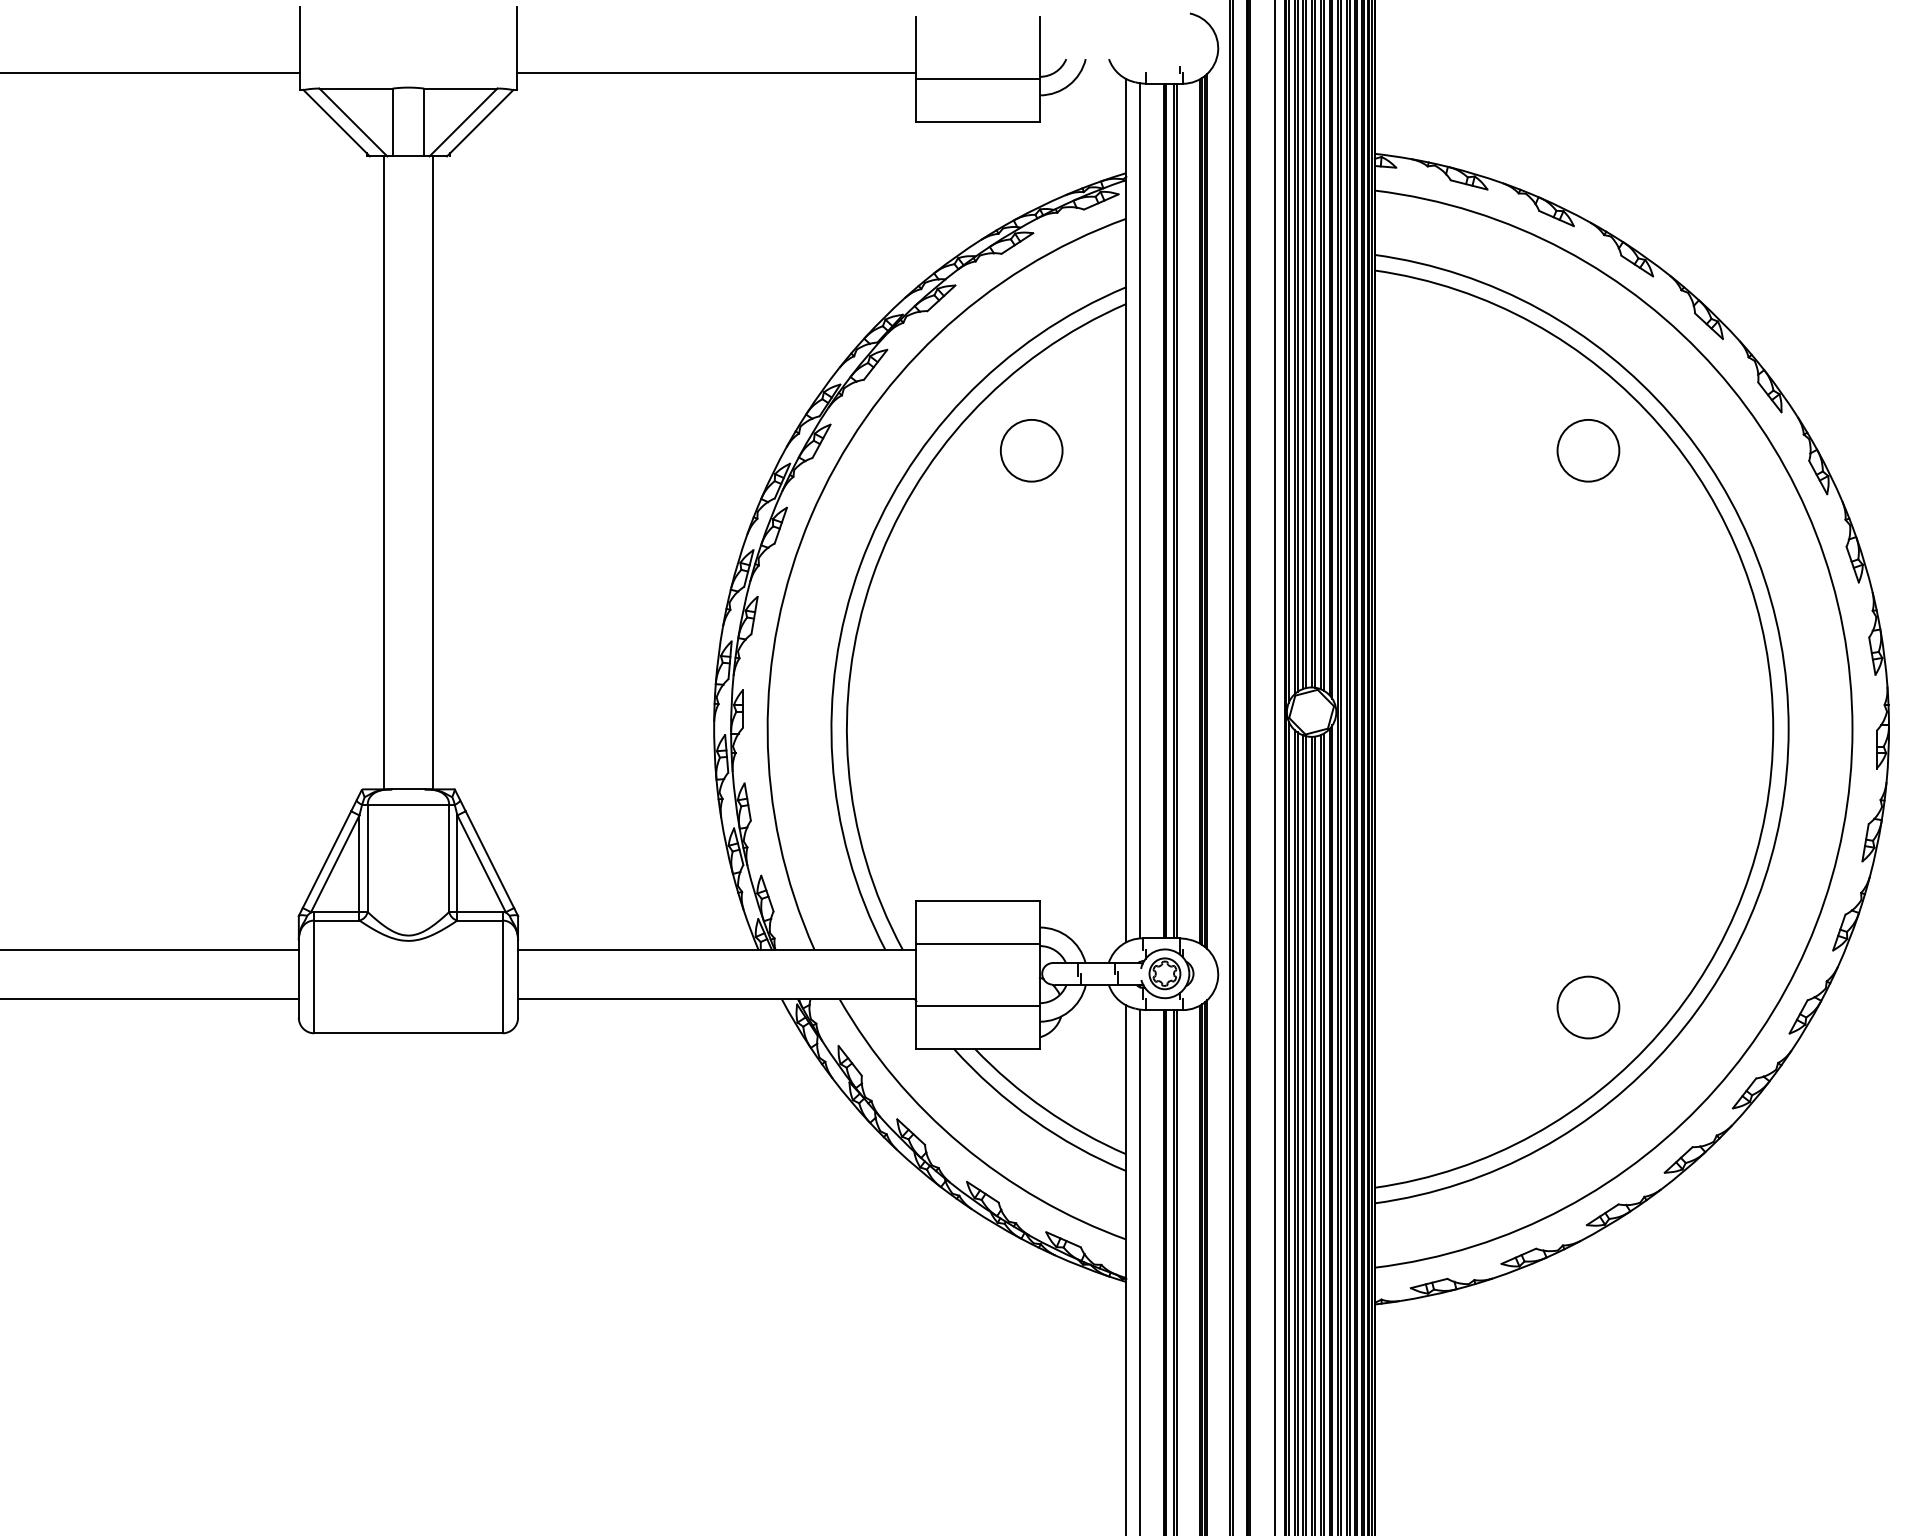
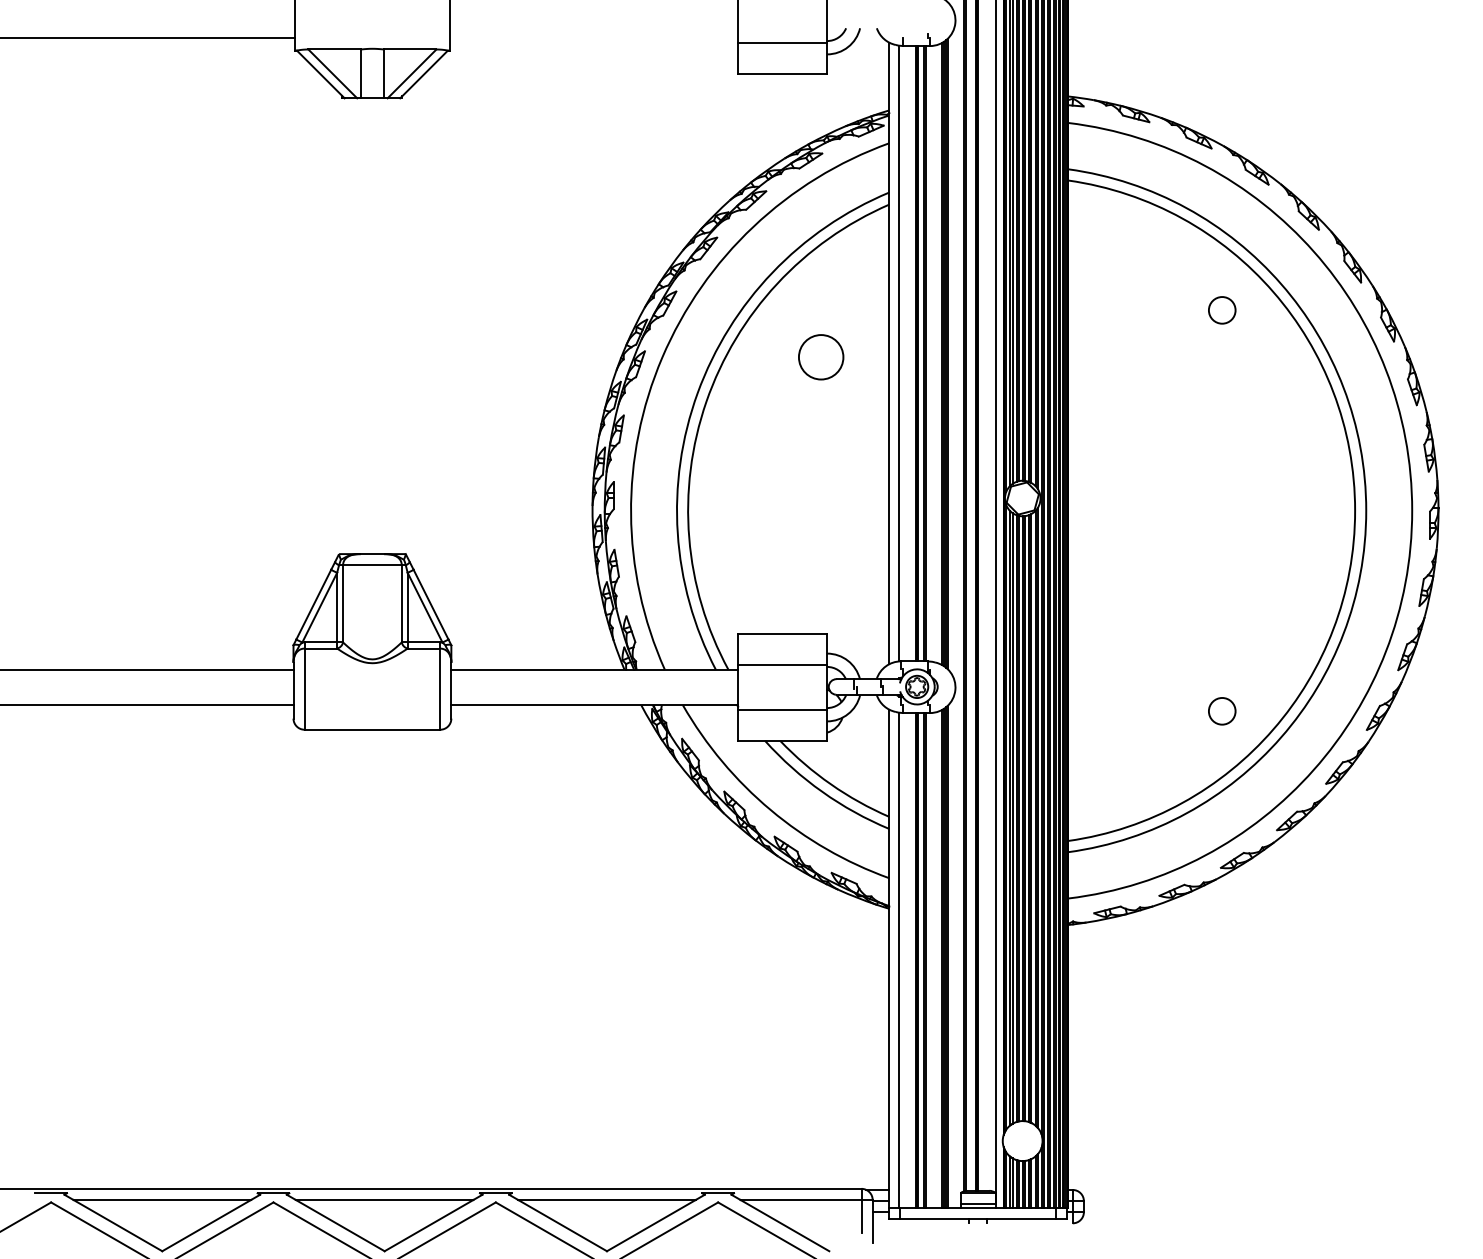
line: (716, 73) -> (594, 38), removed
circle: (1032, 451) -> (821, 357), moved
circle: (1589, 451) -> (1222, 310), size x0.6
line: (383, 473) -> (354, 326), removed
line: (433, 473) -> (390, 326), removed
circle: (1589, 1007) -> (1222, 711), size x0.6

